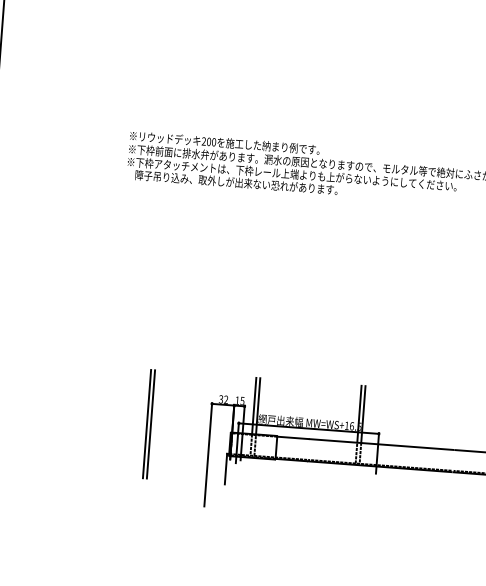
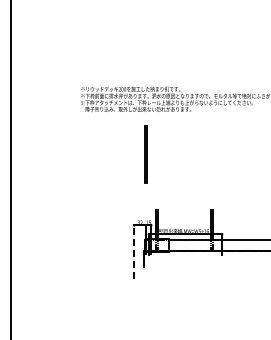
line: (147, 424) -> (145, 154), moved
line: (208, 453) -> (134, 251), solid -> dashed

